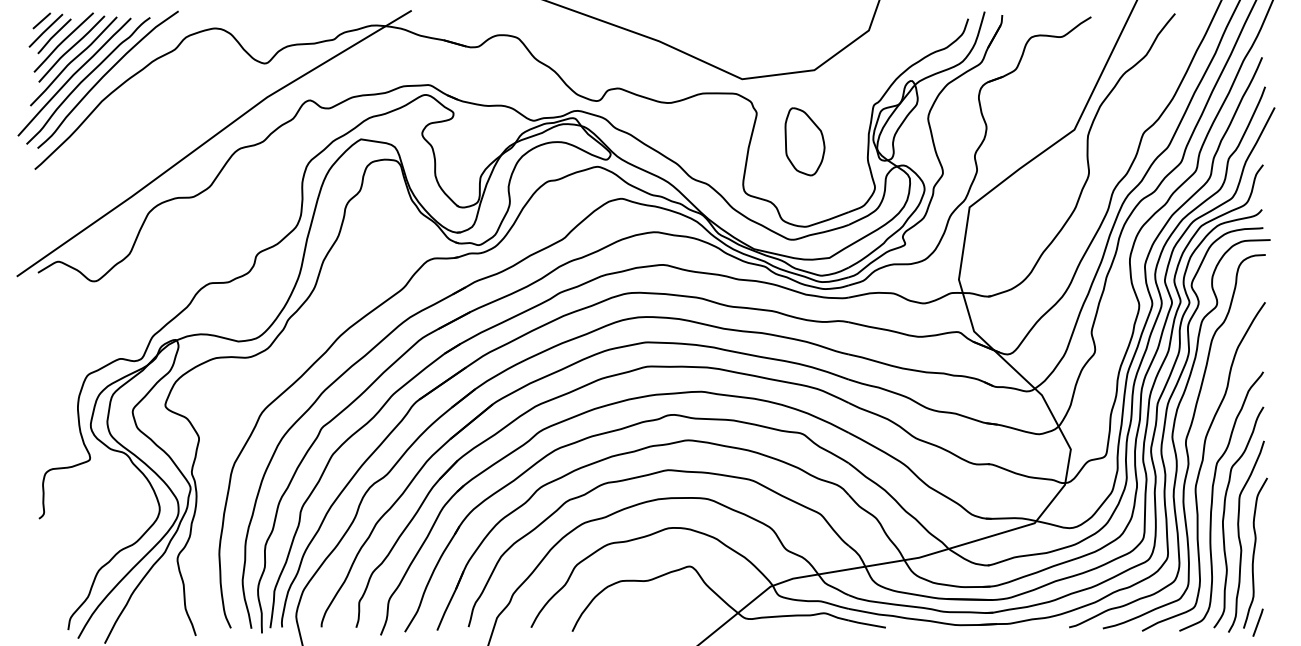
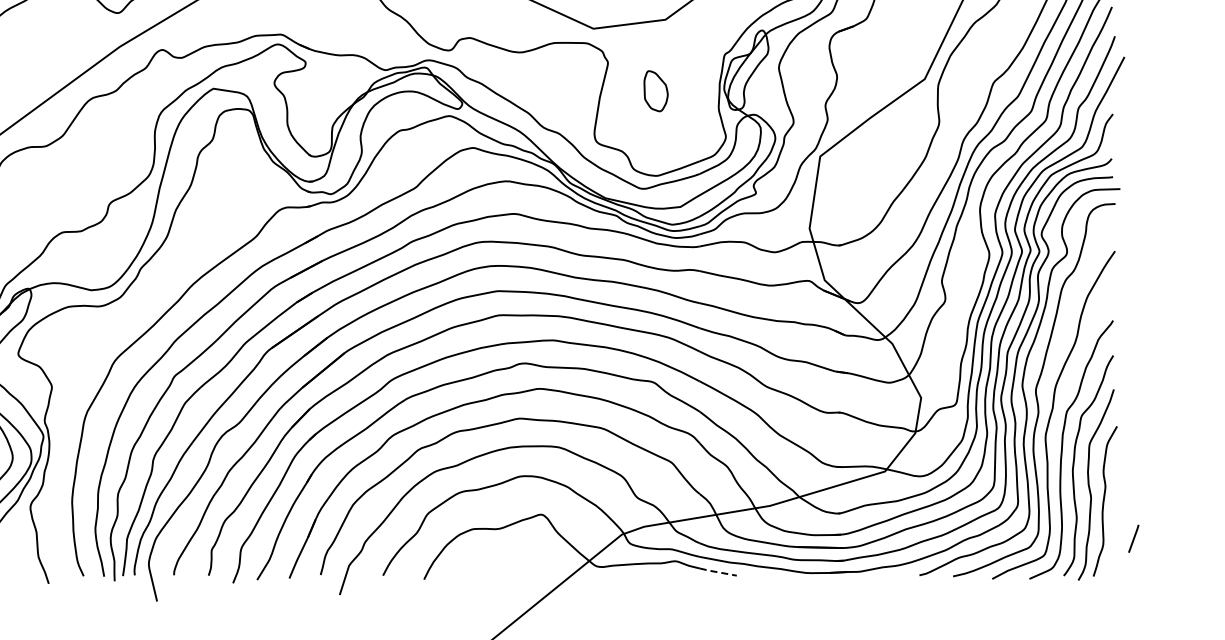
part: (804, 141) -> (655, 90), size x0.6
line: (1257, 622) -> (1133, 538), moved
line: (866, 624) -> (717, 572), solid -> dashed

